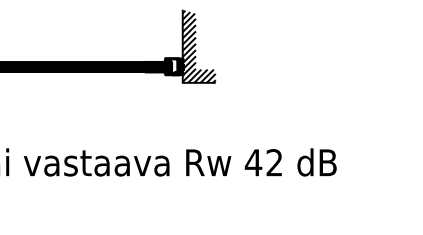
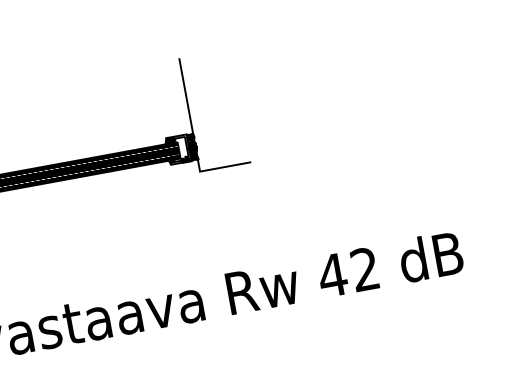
hatch: (198, 46) -> (214, 110), removed

